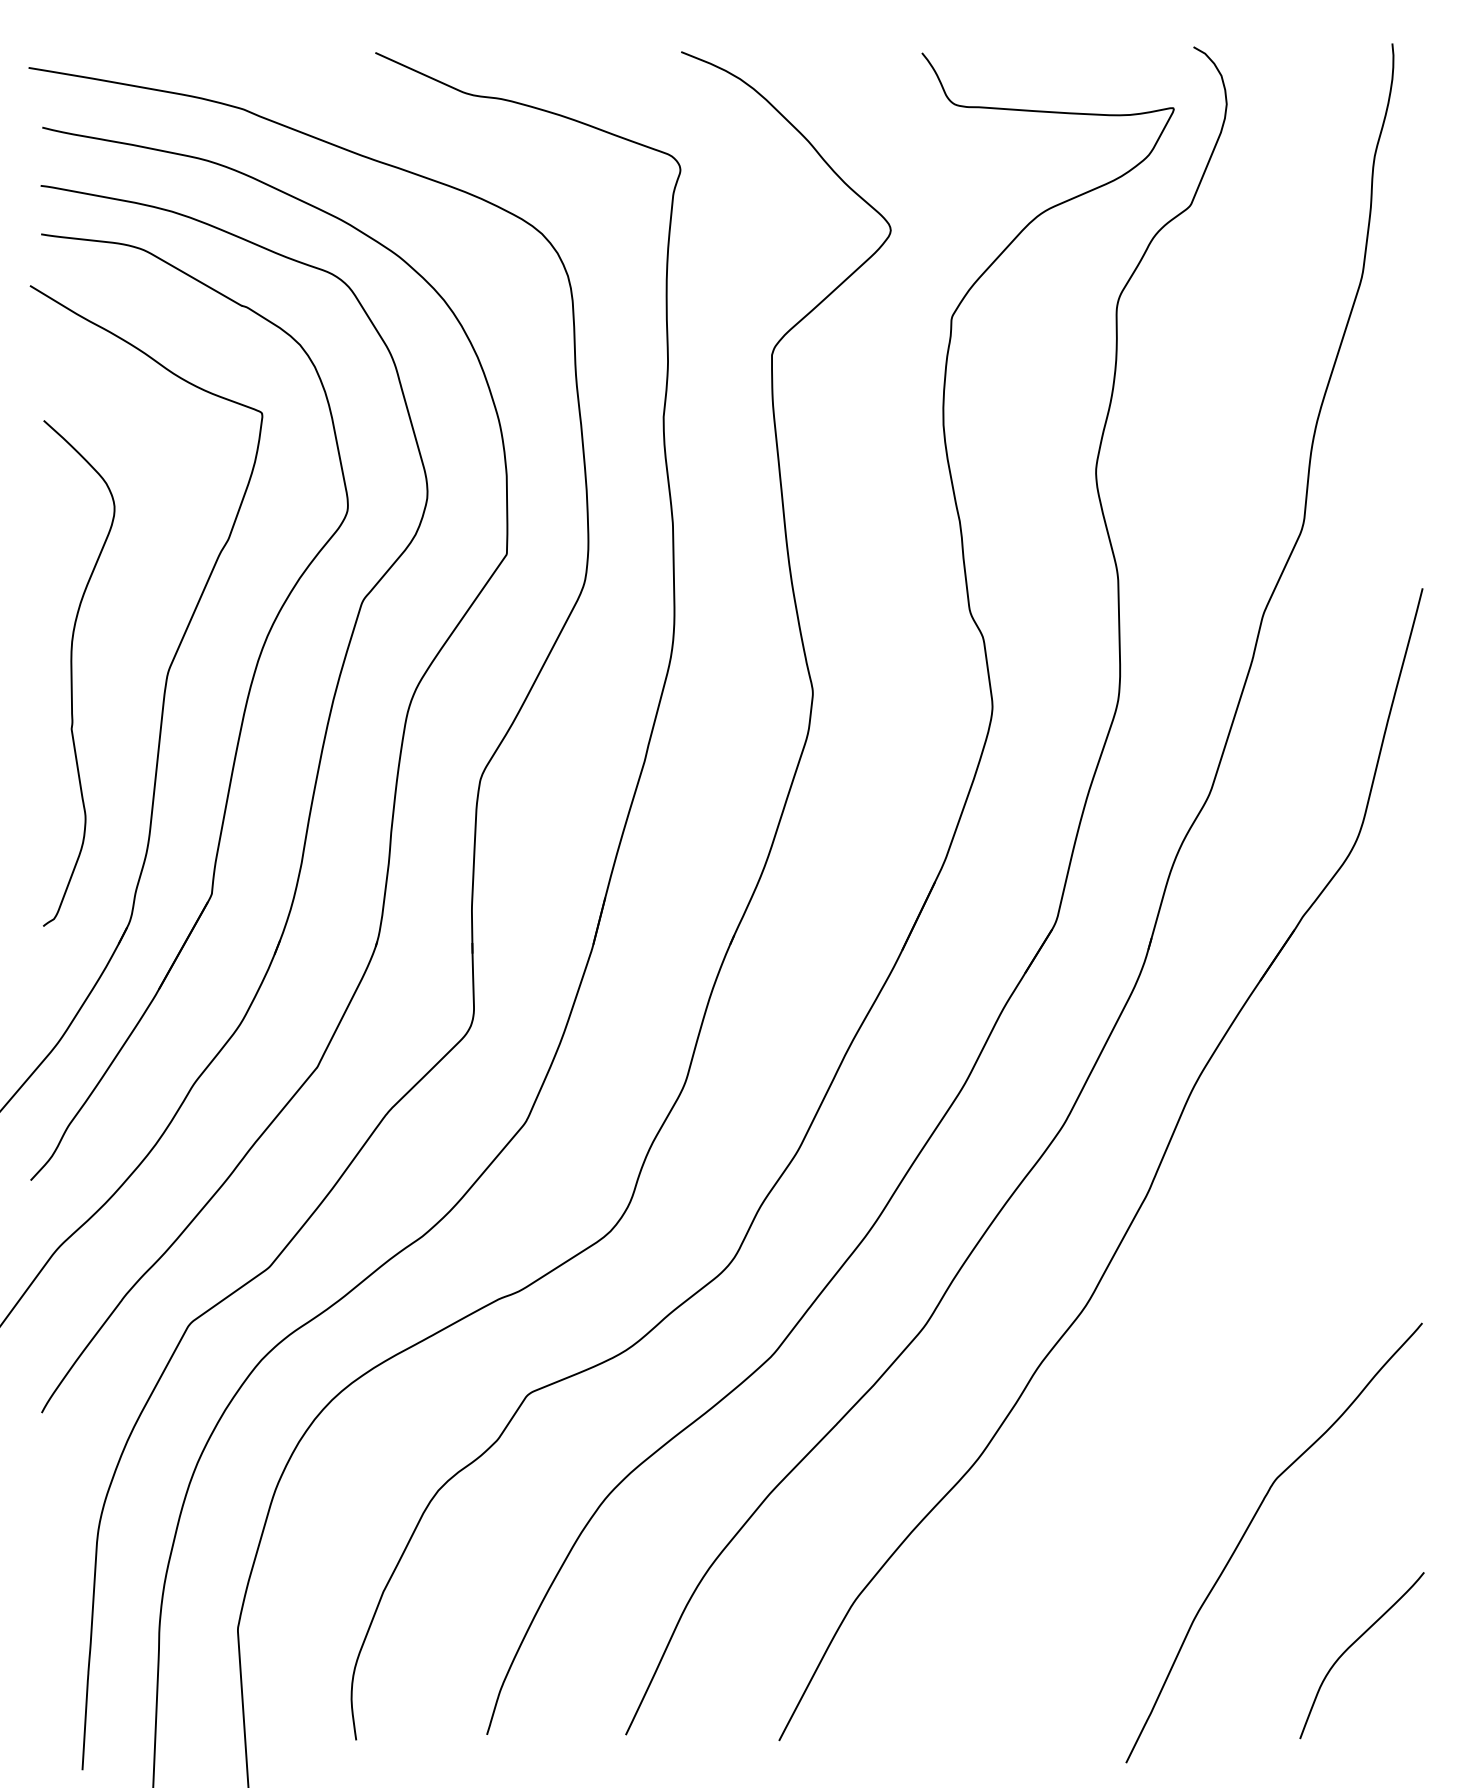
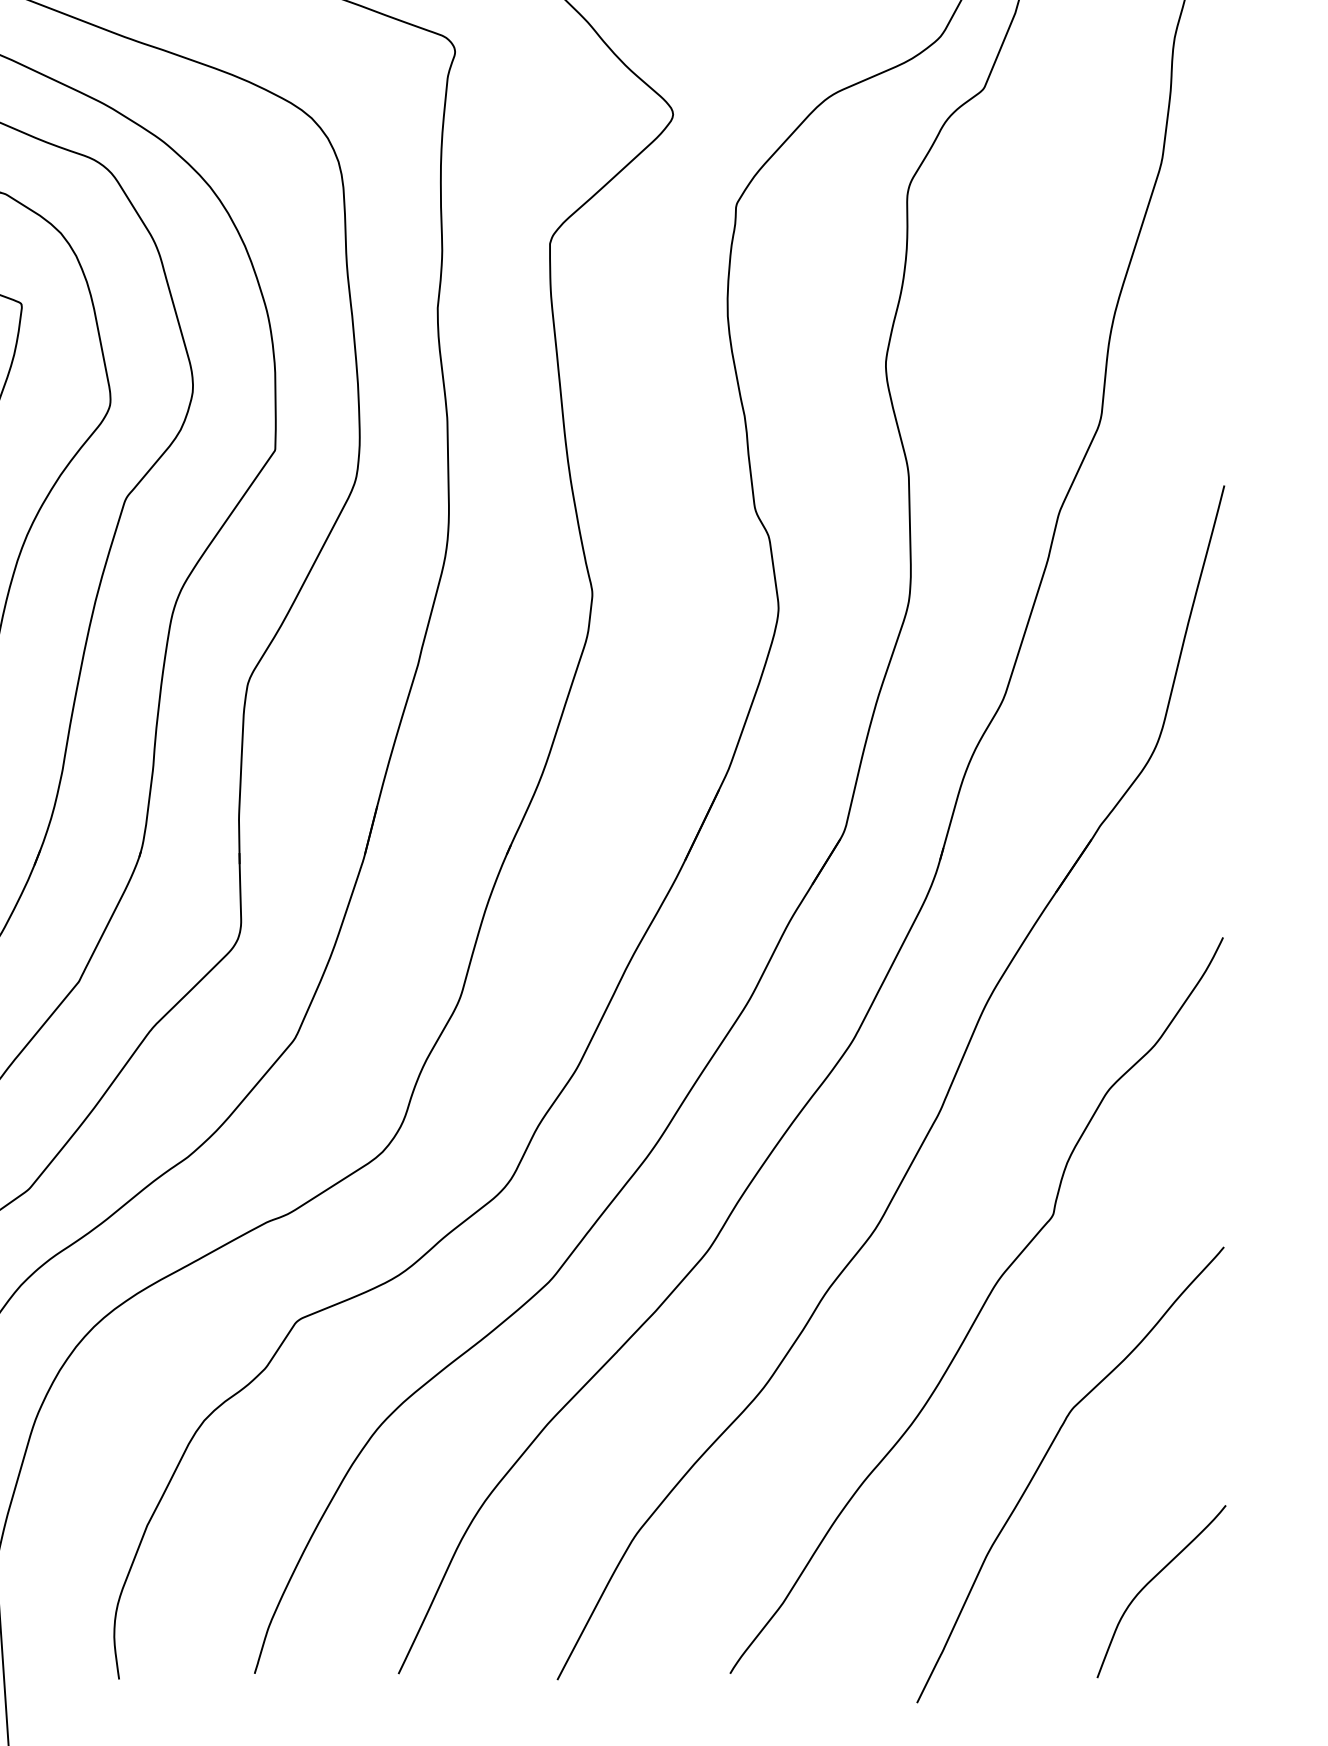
curve: (1187, 1382) -> (980, 1308), added

